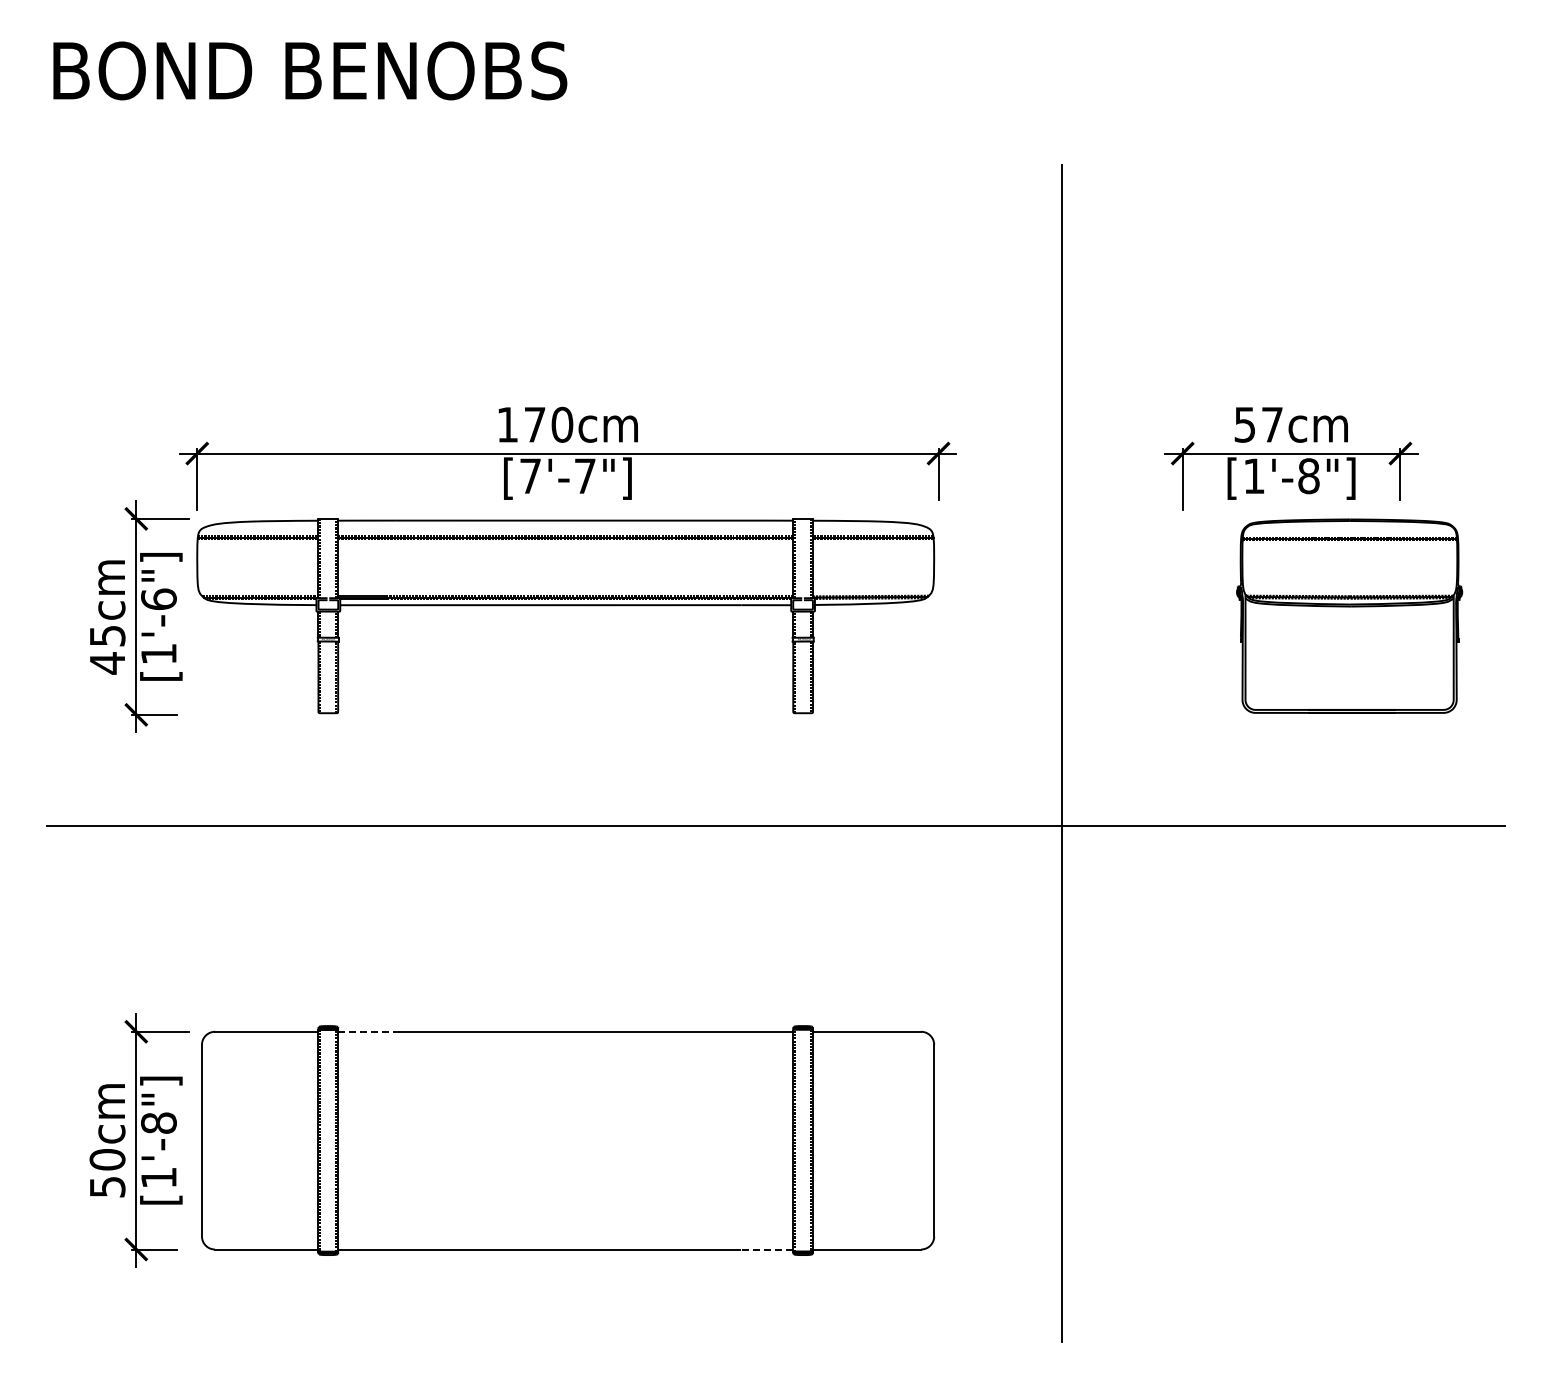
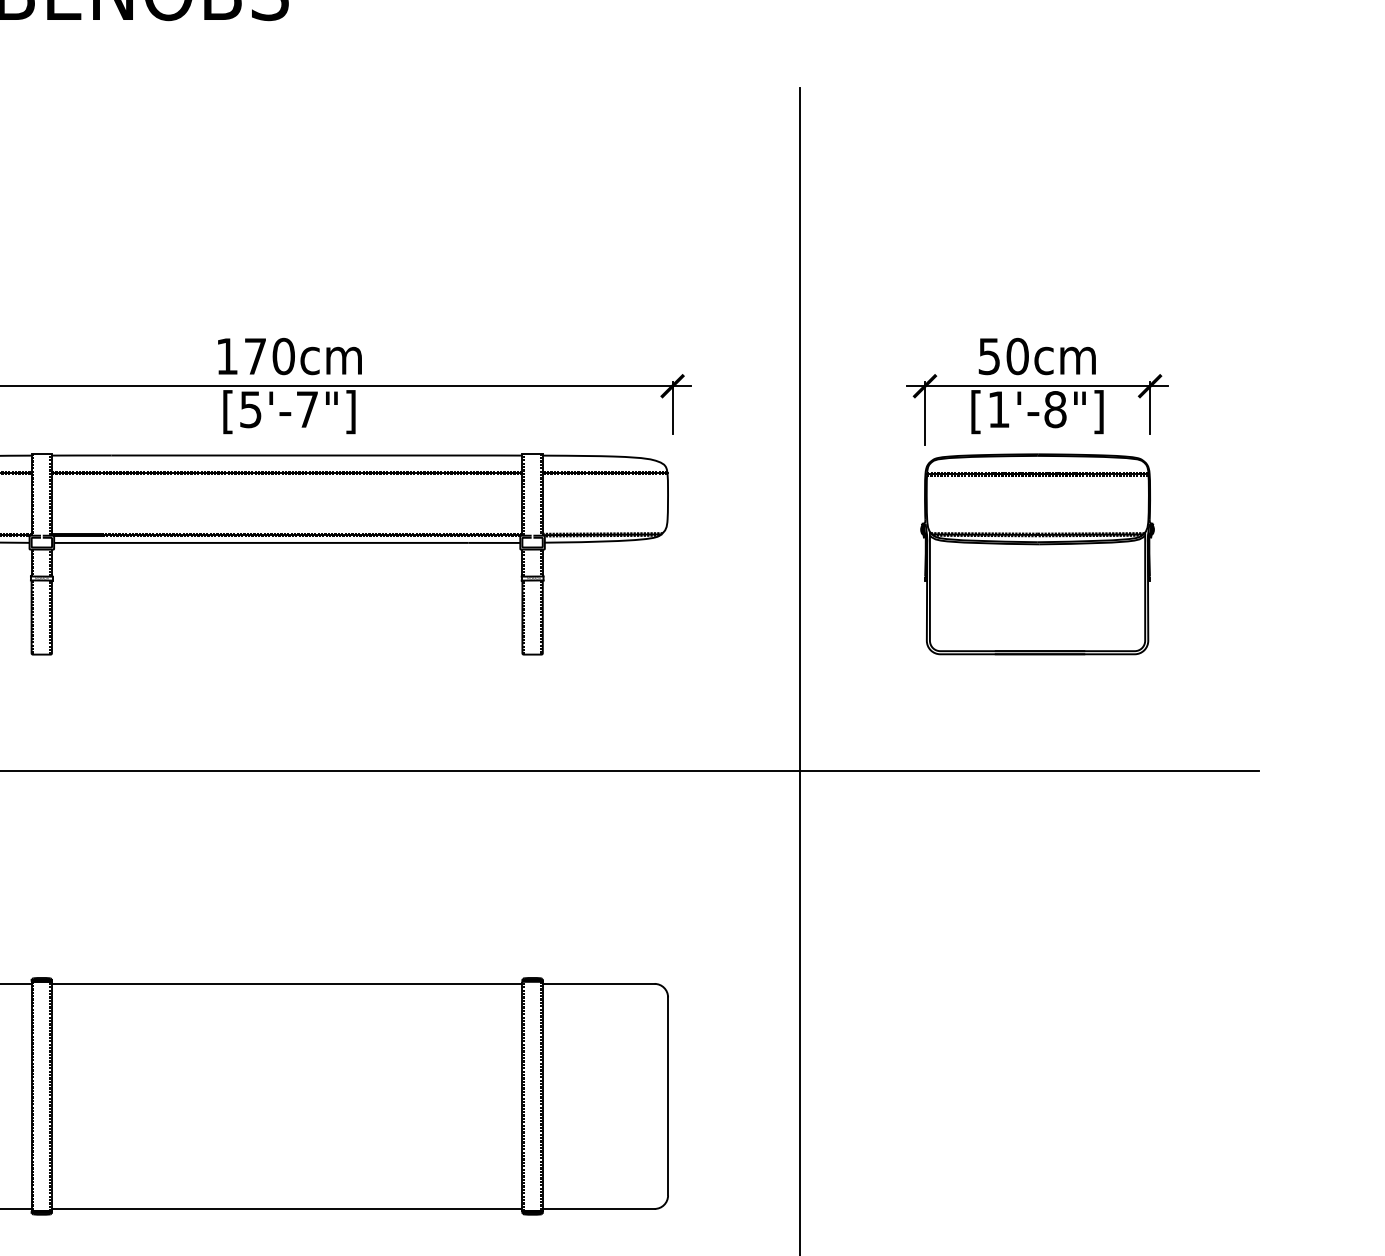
text: (1272, 424) -> (1017, 356), 57cm -> 50cm
text: (530, 476) -> (250, 409), [7'-7"] -> [5'-7"]
part: (1349, 615) -> (1037, 553), moved
line: (367, 1031) -> (82, 983), dashed -> solid
line: (767, 1249) -> (495, 1208), dashed -> solid

